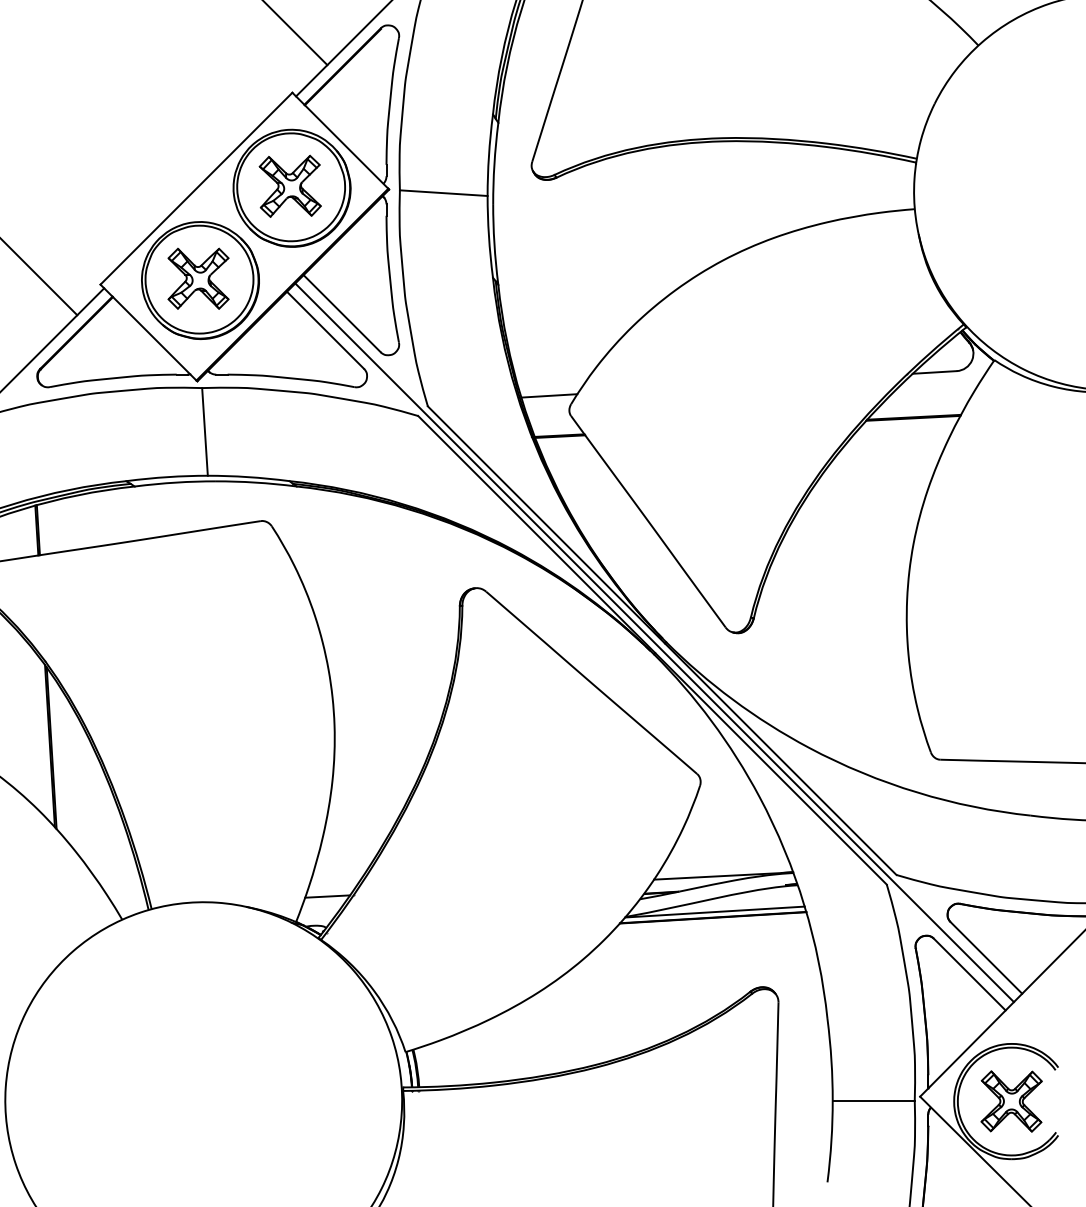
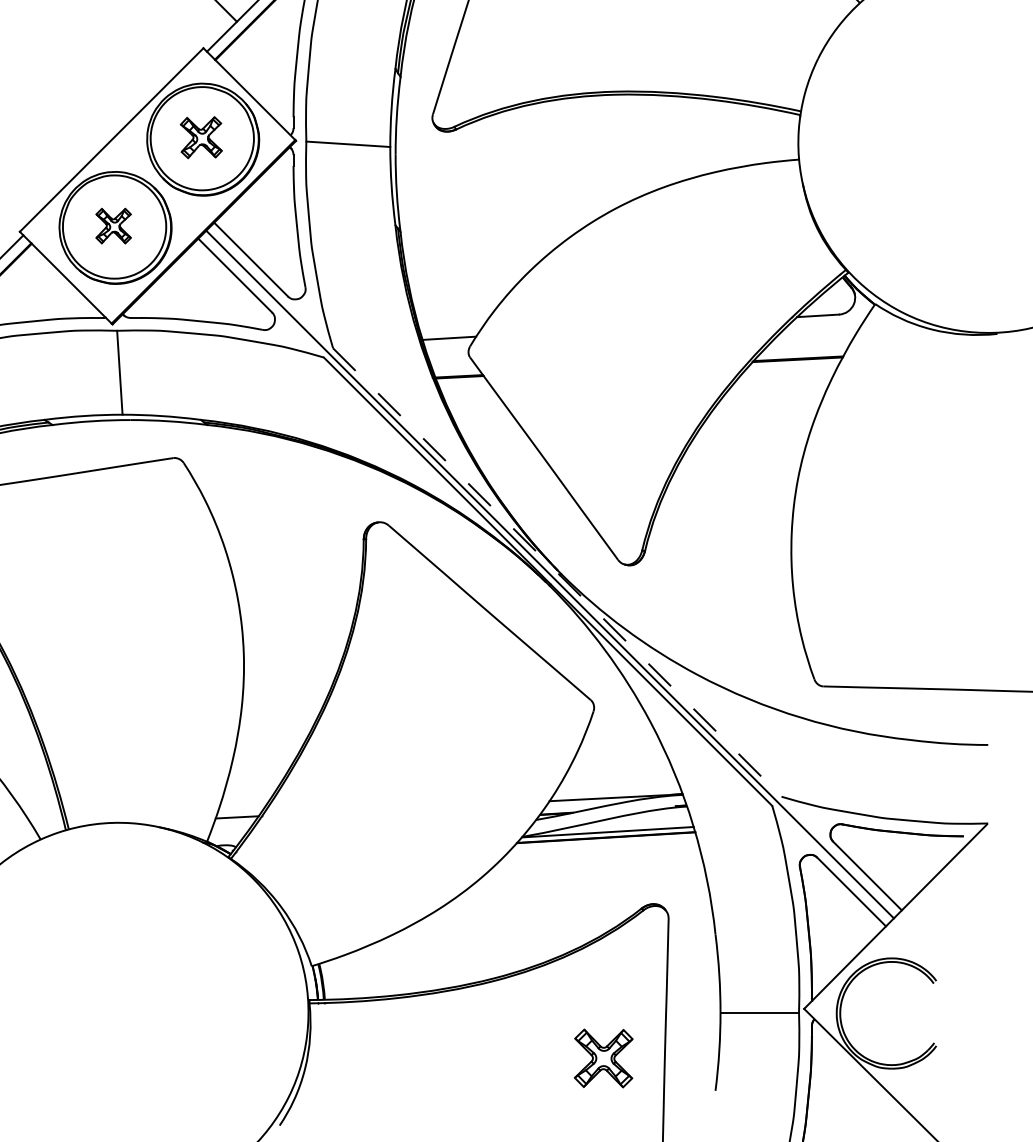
part: (289, 185) -> (200, 136), size x0.7
part: (198, 278) -> (113, 225), size x0.6
line: (662, 641) -> (557, 573), solid -> dashed
part: (1011, 1101) -> (603, 1058), moved

